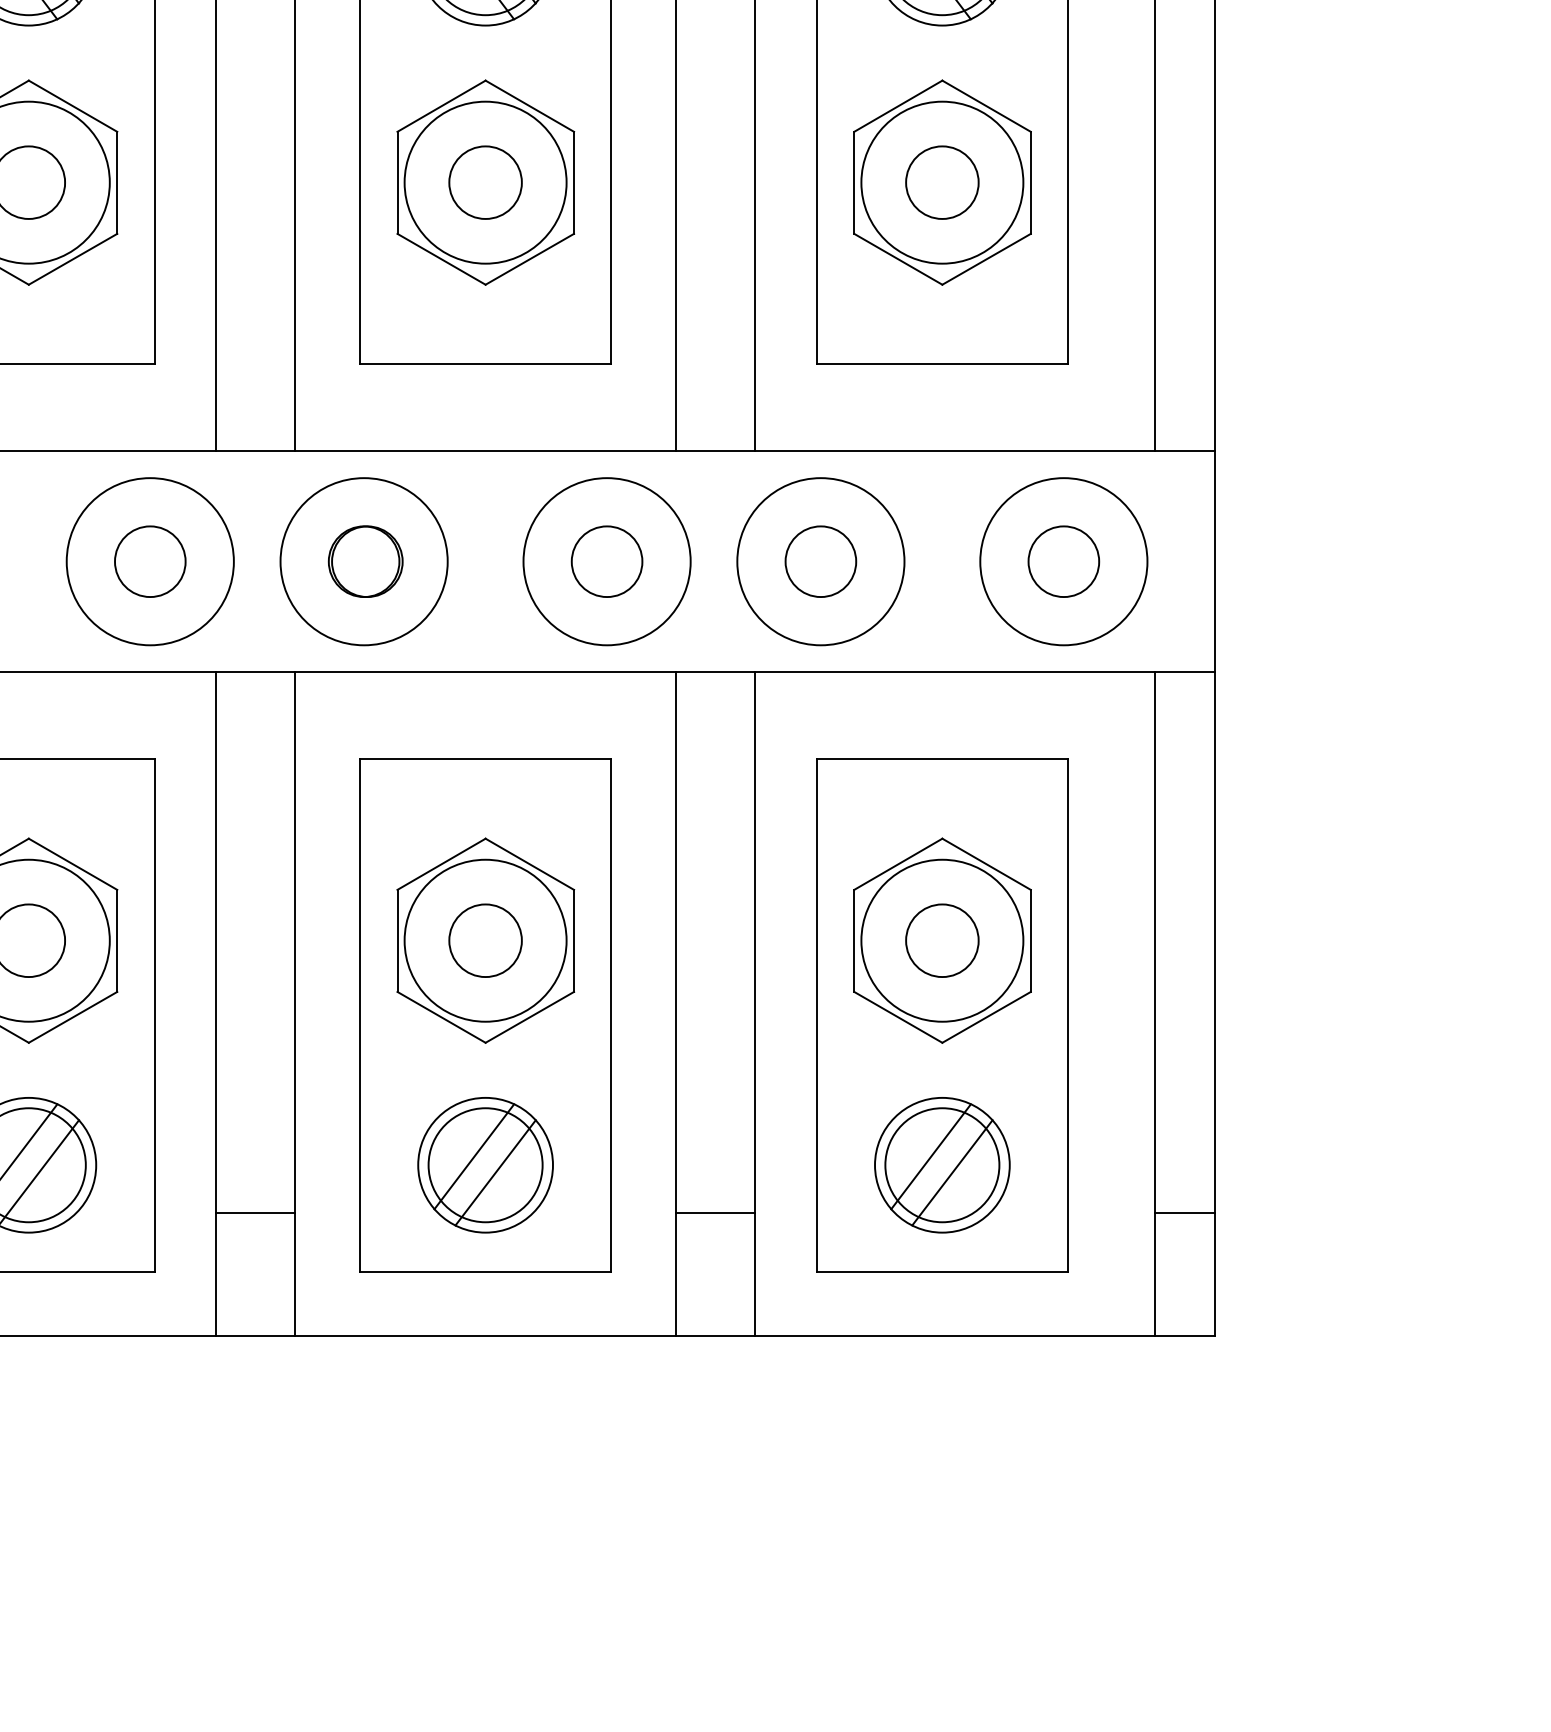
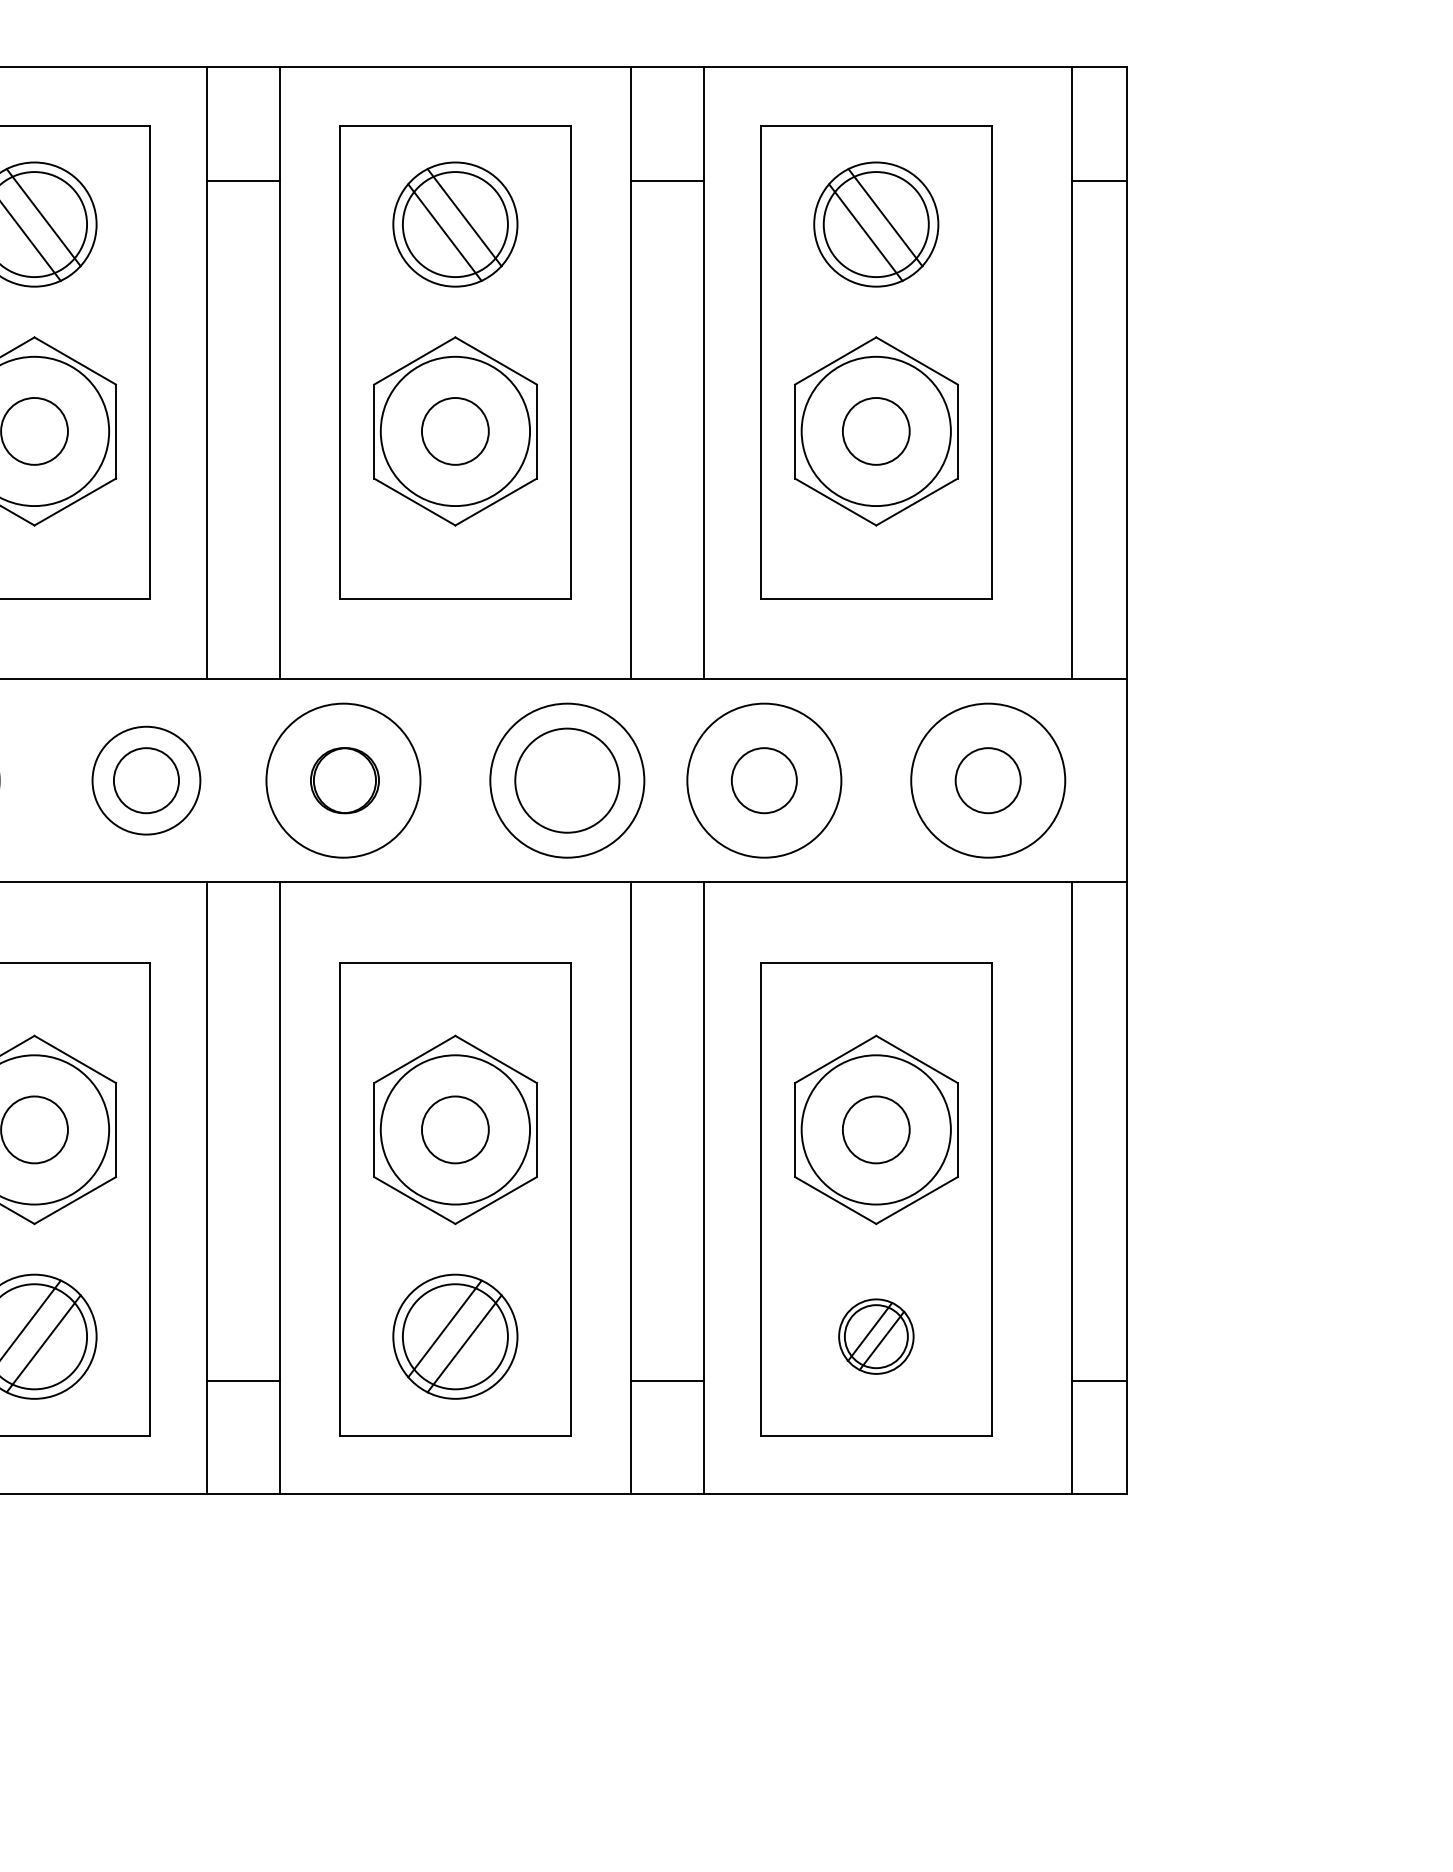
circle: (150, 561) -> (146, 780), size x0.7
circle: (606, 561) -> (566, 780), size x1.6
part: (942, 1164) -> (876, 1336), size x0.6

